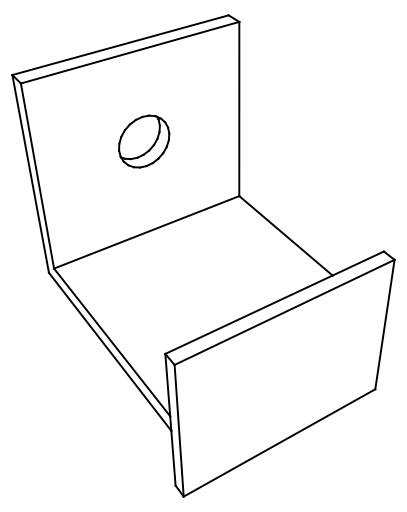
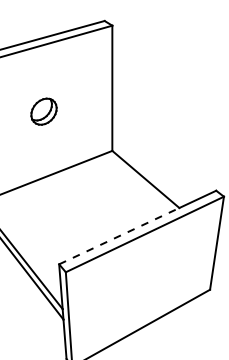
part: (144, 141) -> (44, 111), size x0.7
line: (249, 314) -> (119, 235), solid -> dashed

